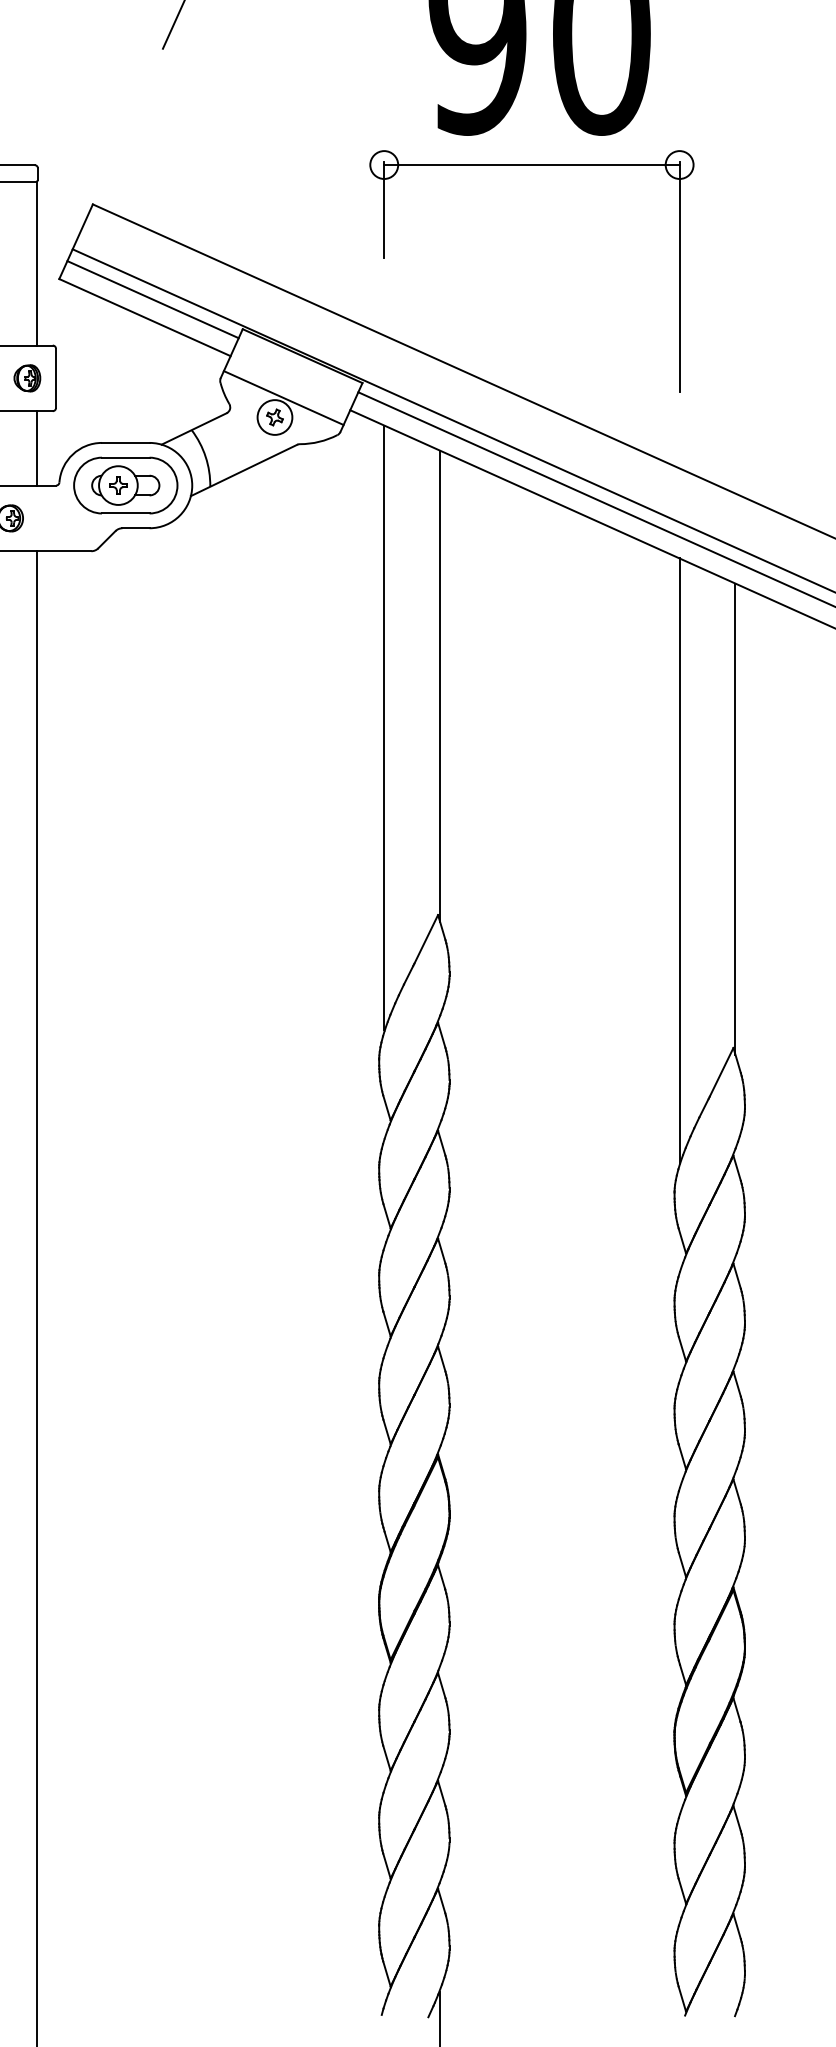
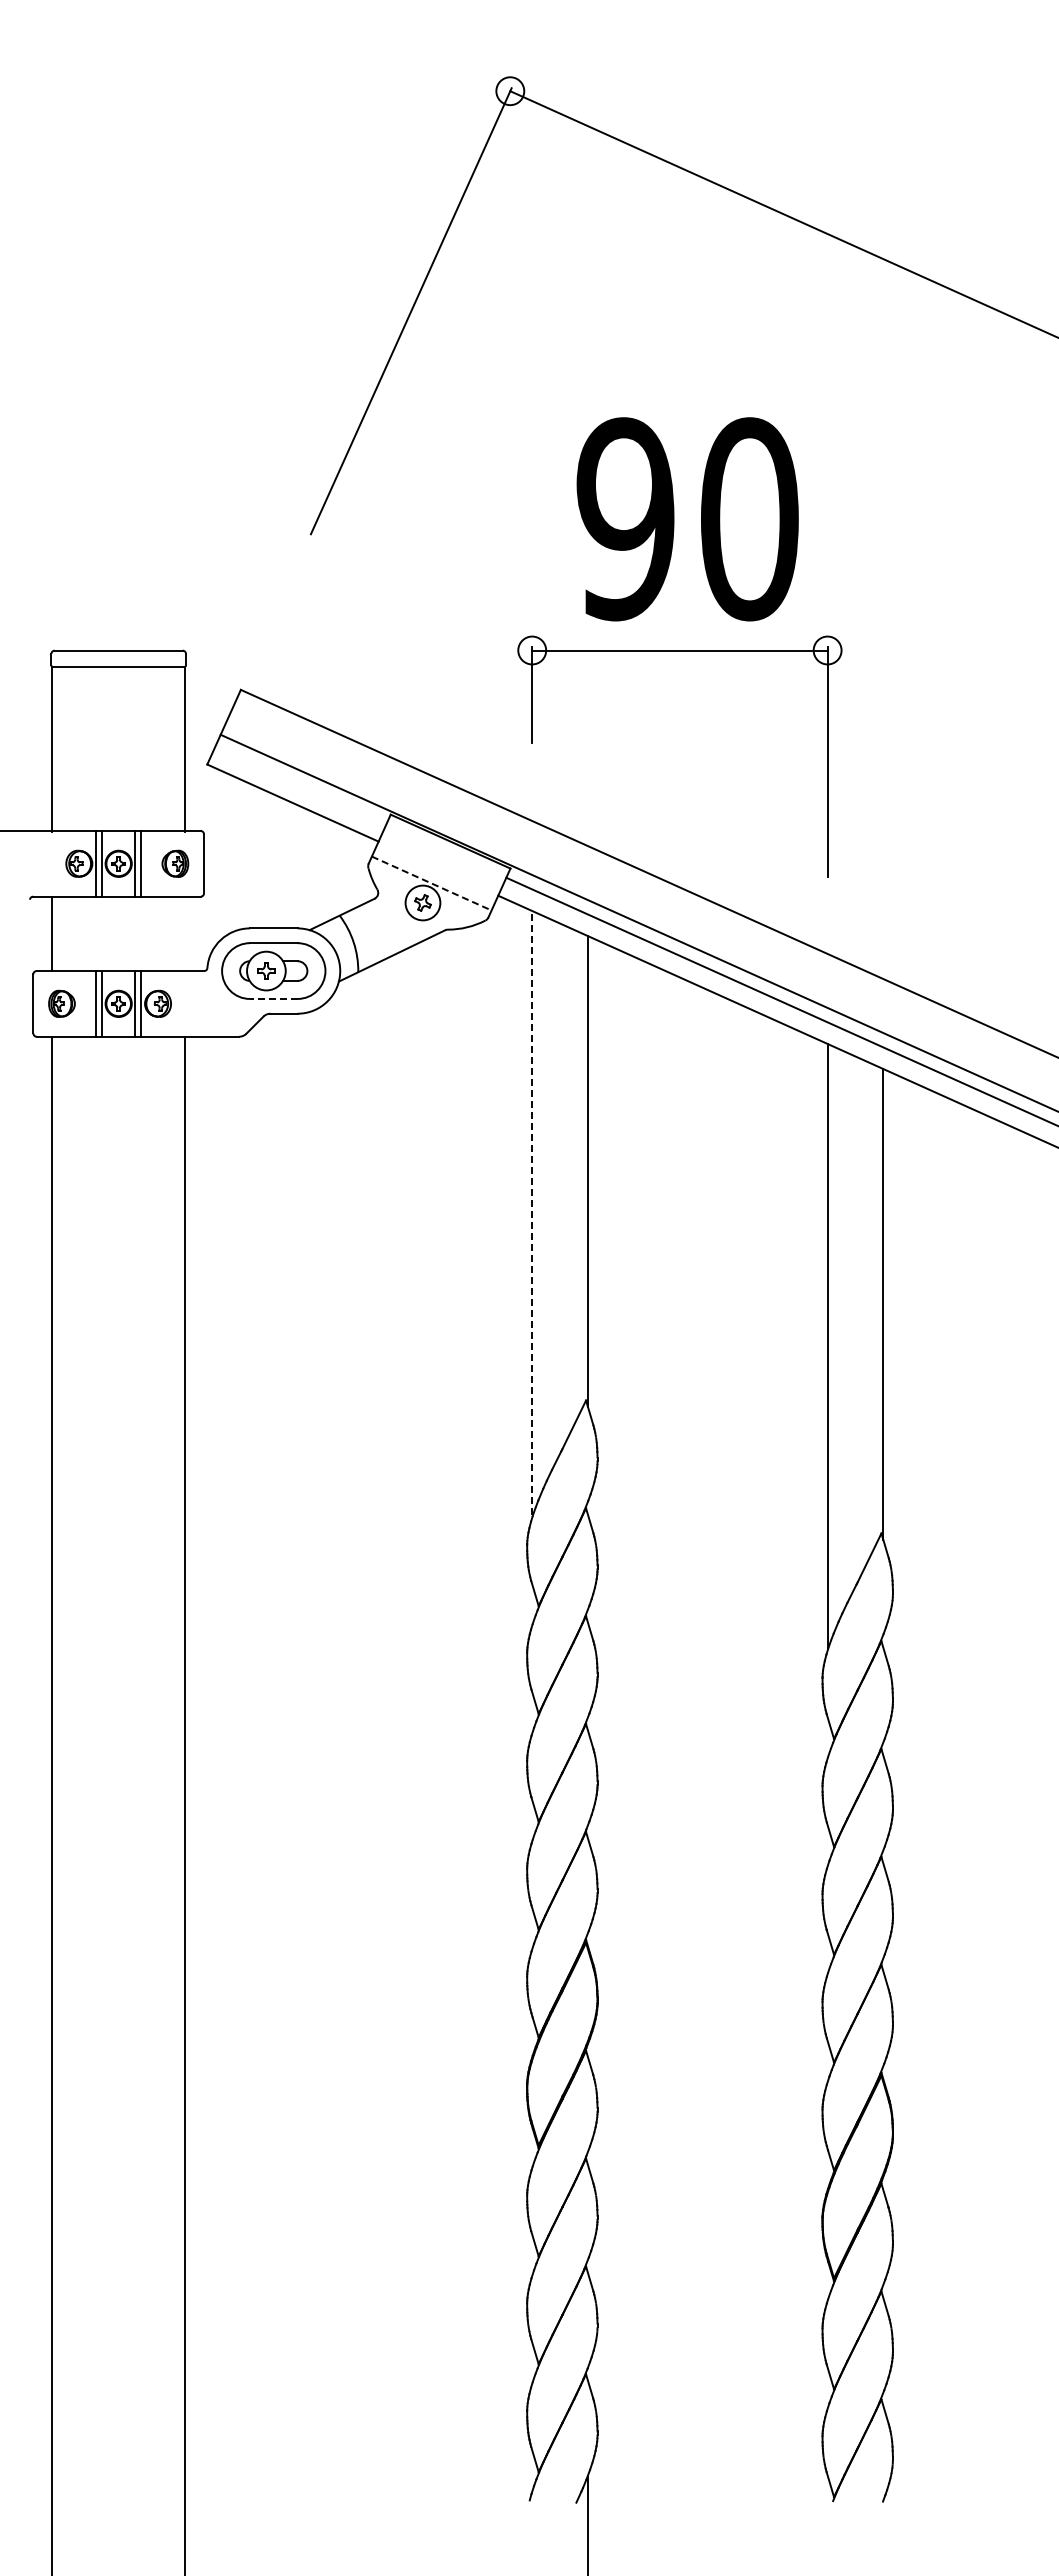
line: (152, 299) -> (300, 784), removed
line: (283, 398) -> (431, 883), solid -> dashed
line: (37, 448) -> (185, 933), removed
line: (125, 513) -> (273, 998), solid -> dashed
line: (384, 727) -> (532, 1212), solid -> dashed

